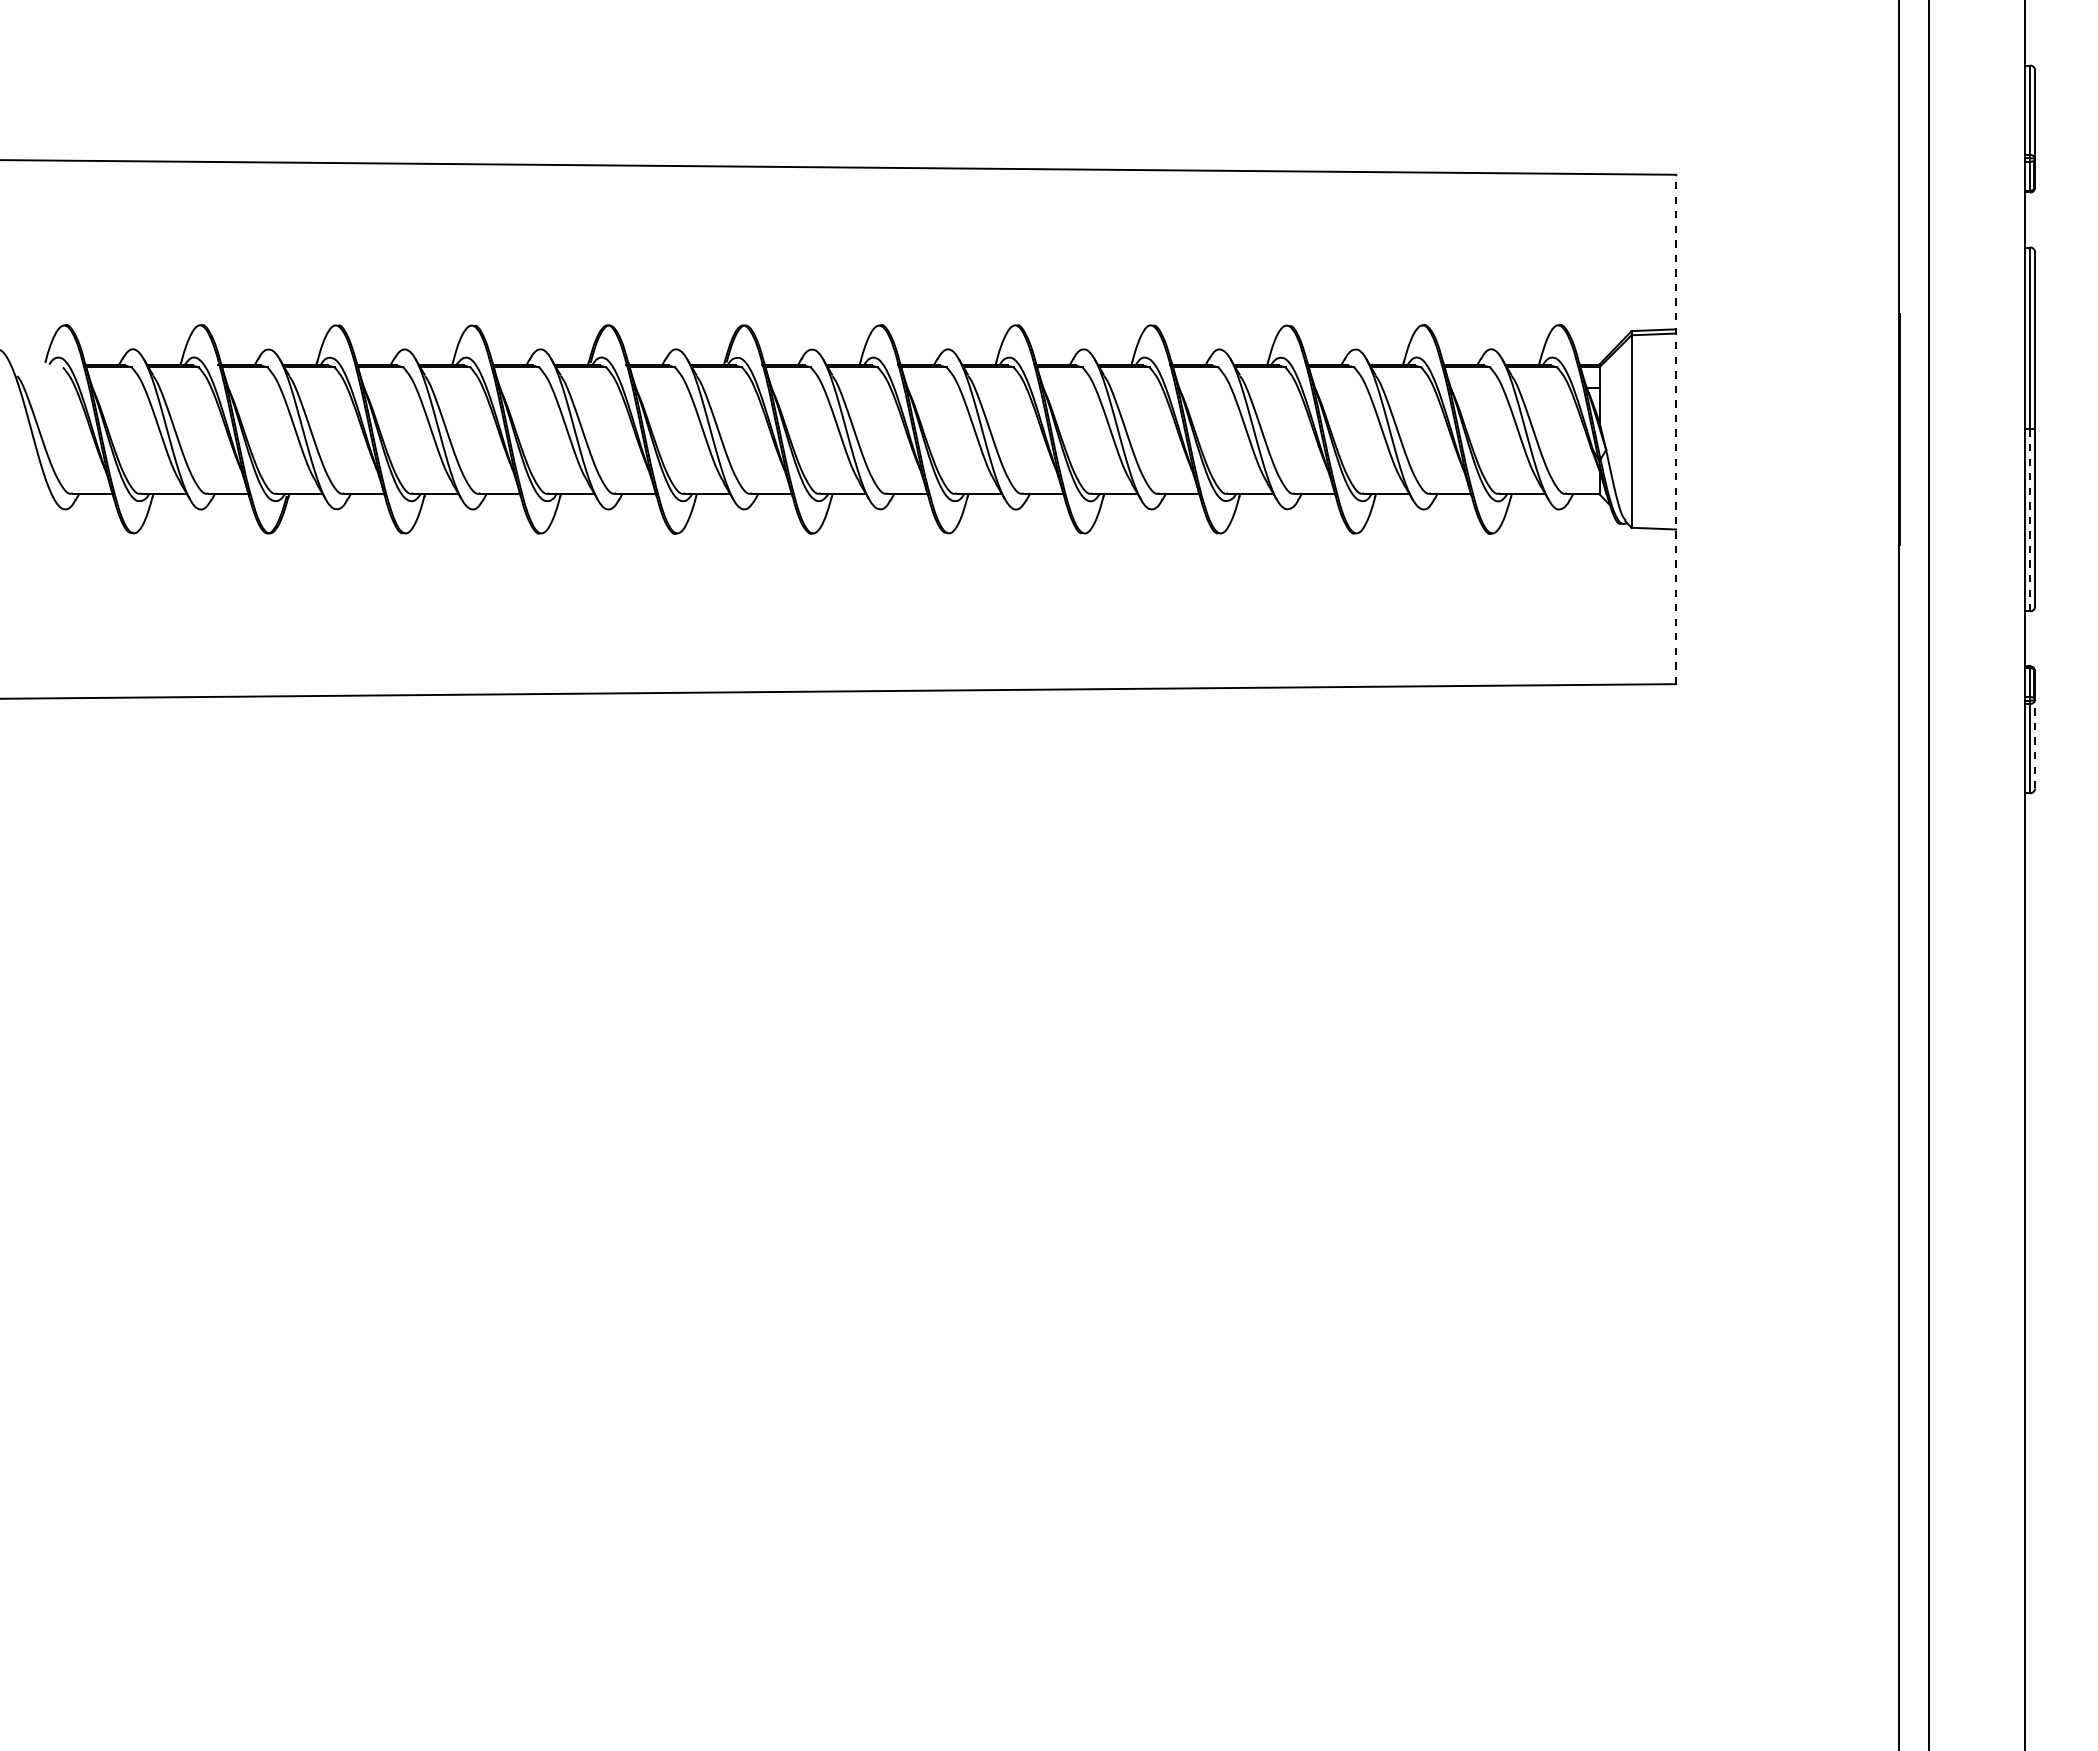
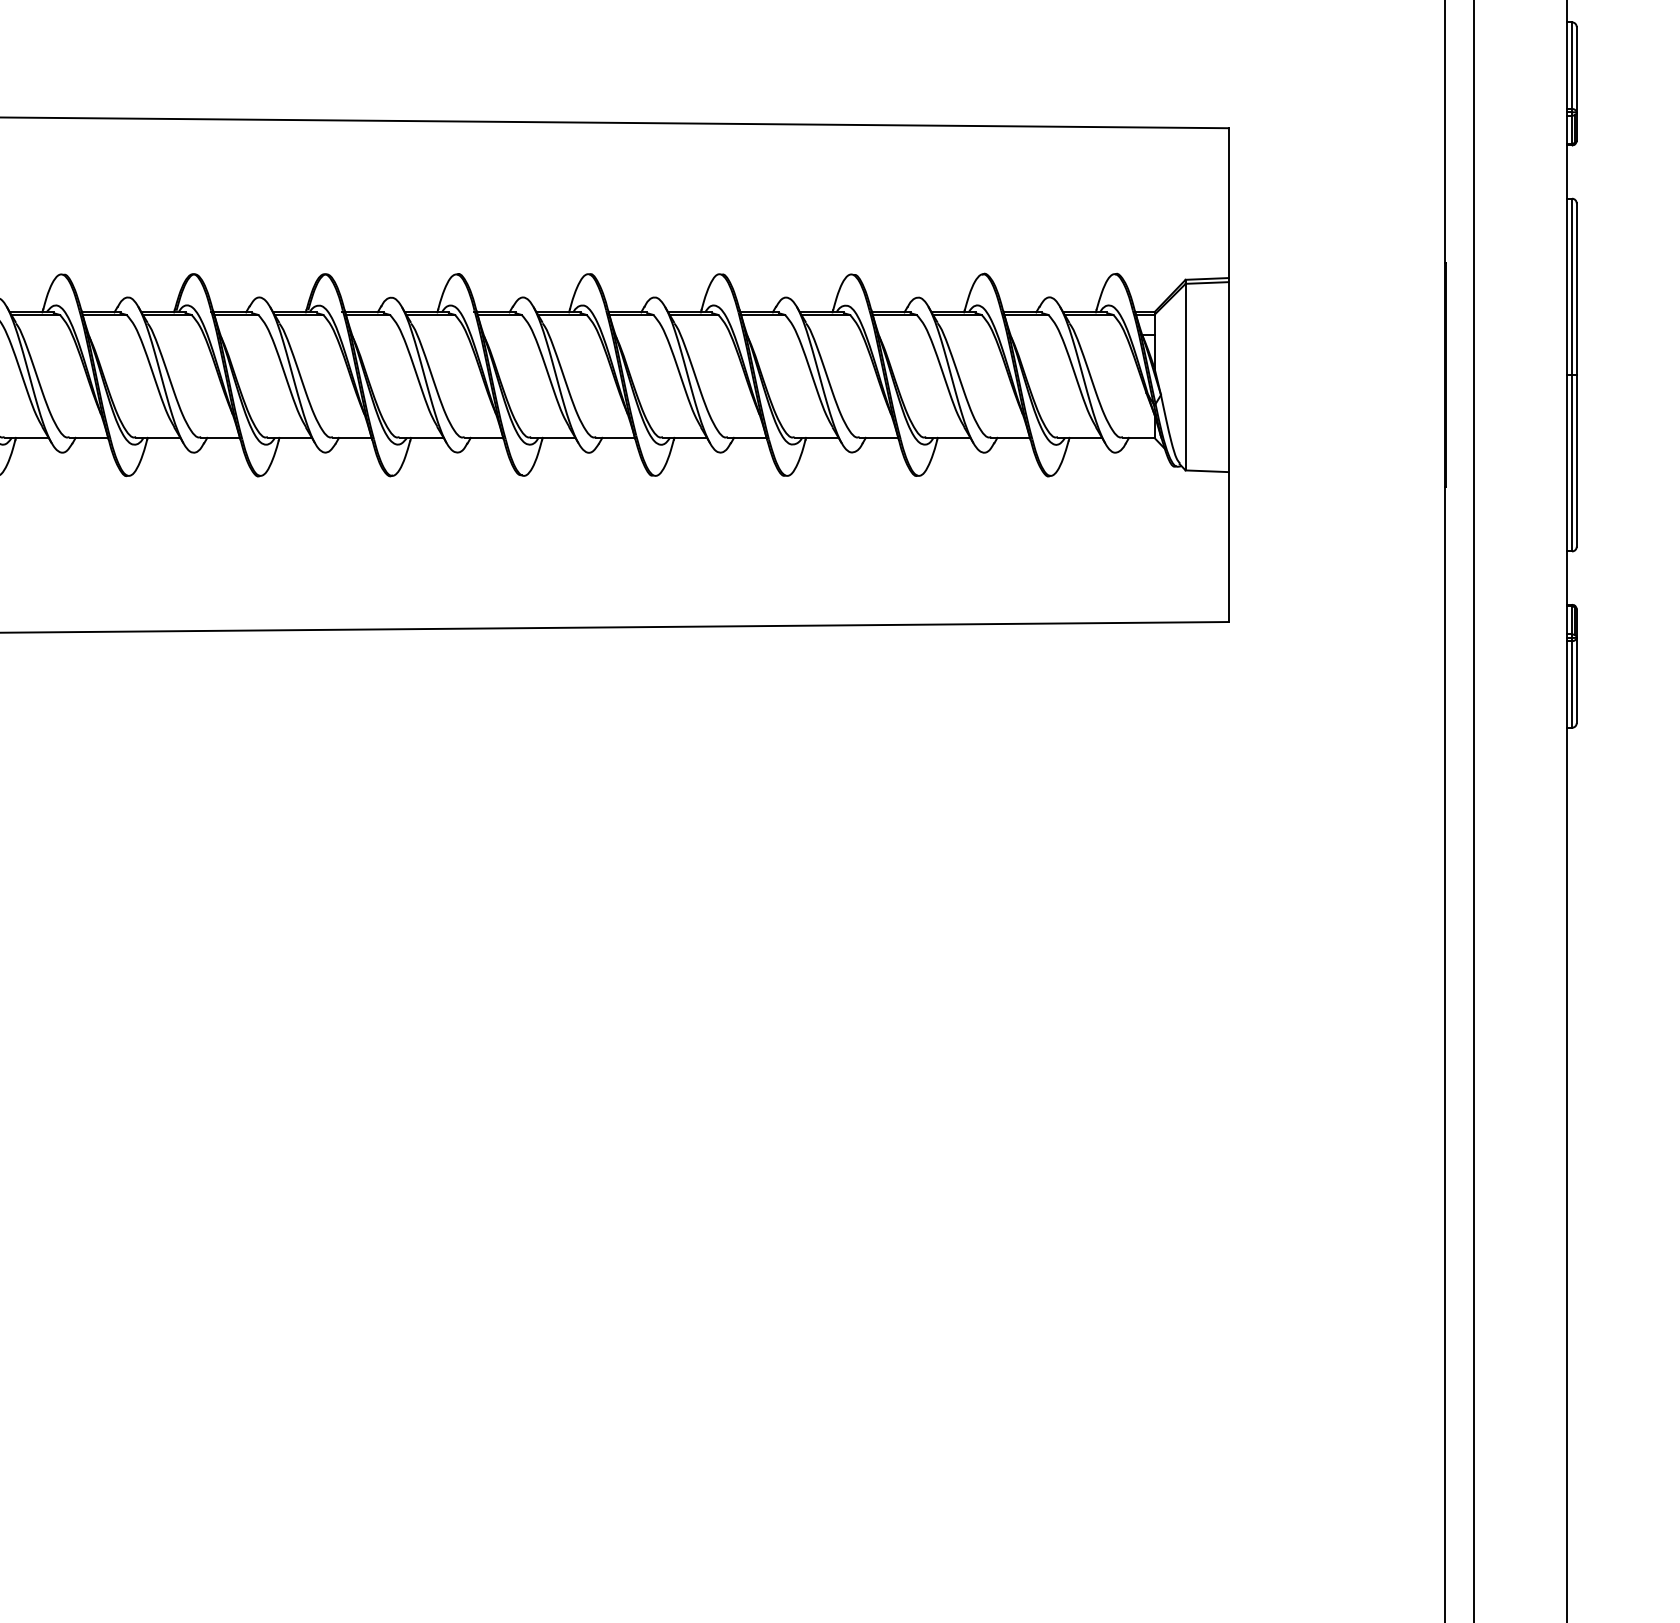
line: (1676, 429) -> (1229, 375), dashed -> solid
line: (2030, 520) -> (1572, 463), dashed -> solid
line: (2035, 743) -> (1577, 679), dashed -> solid

